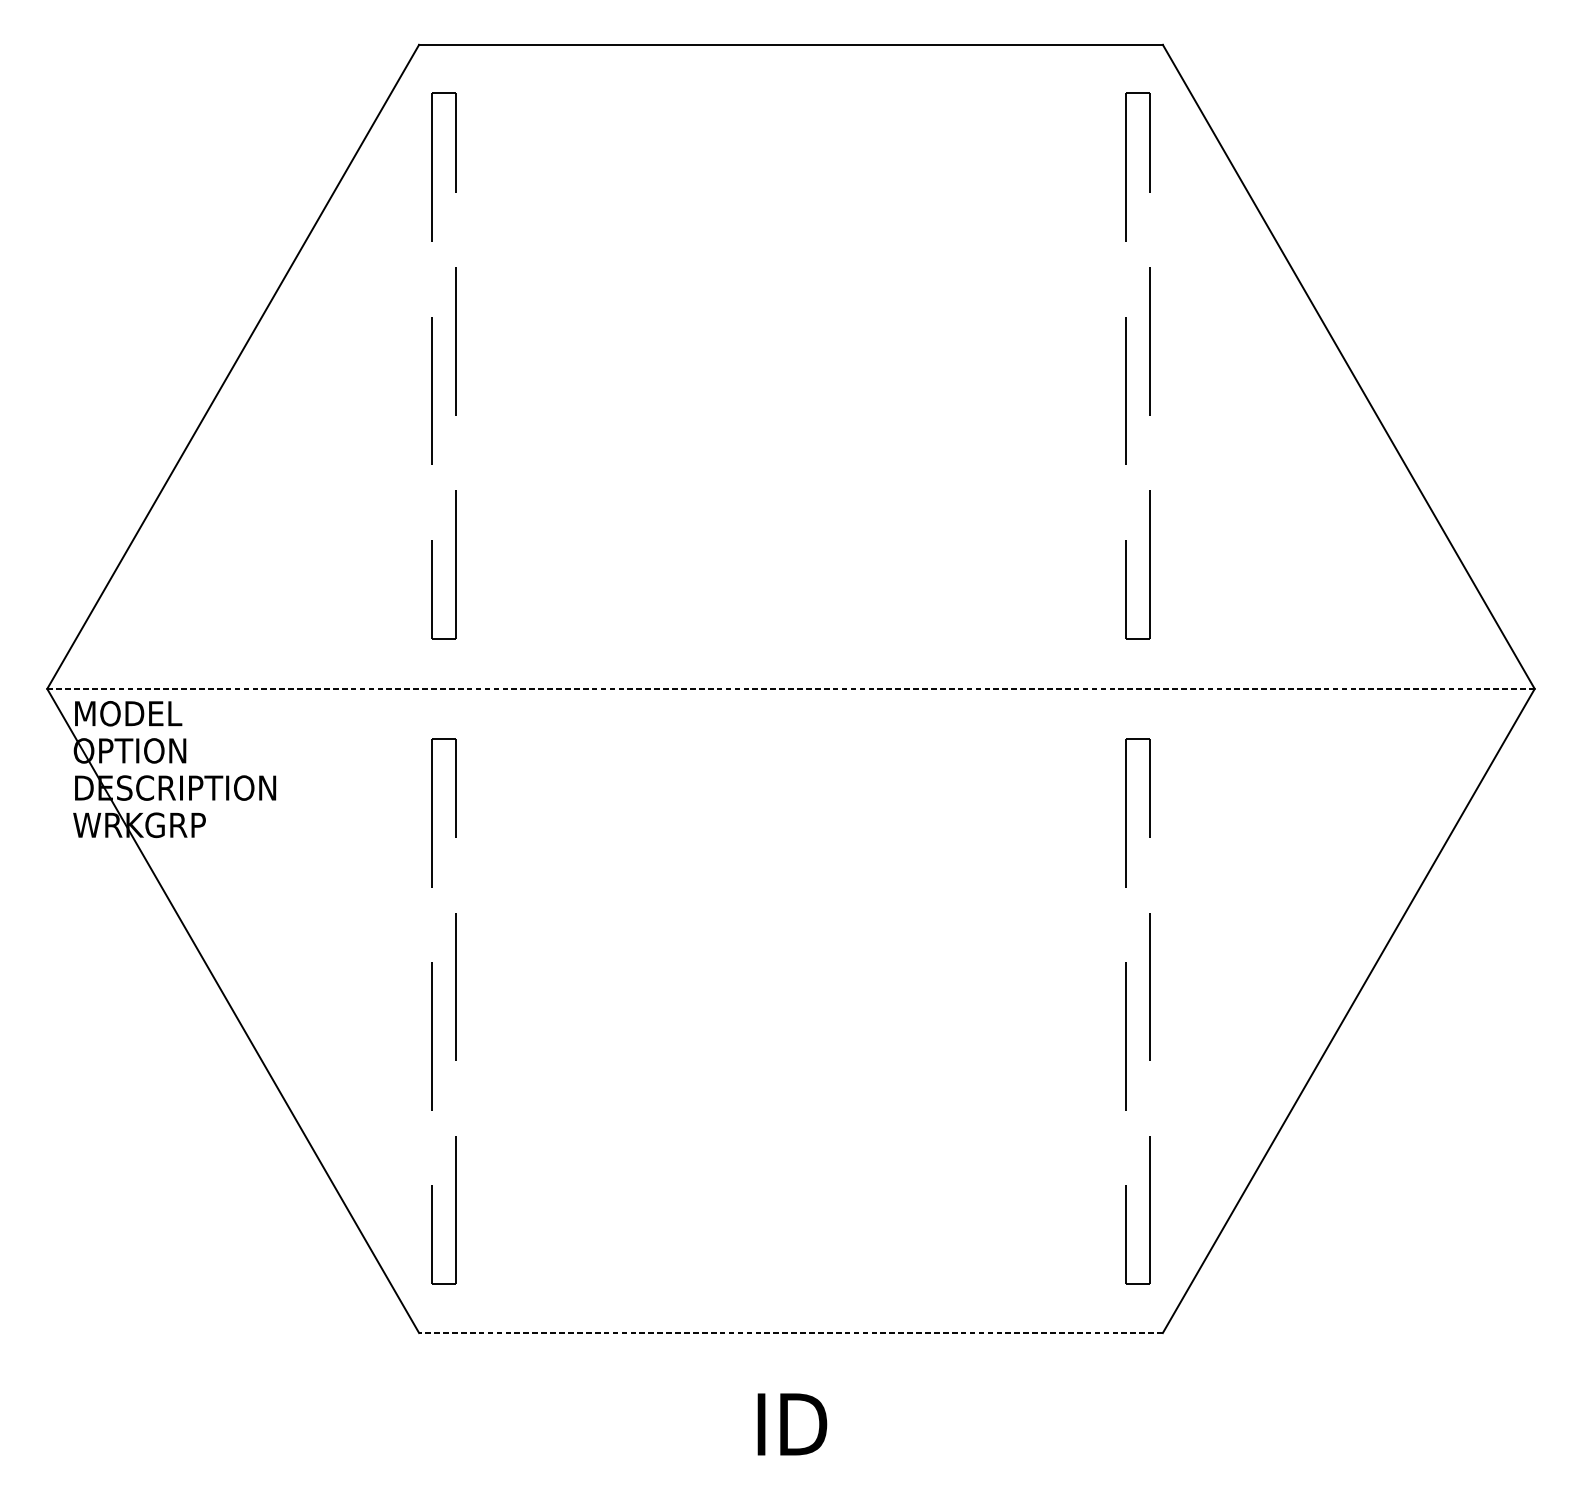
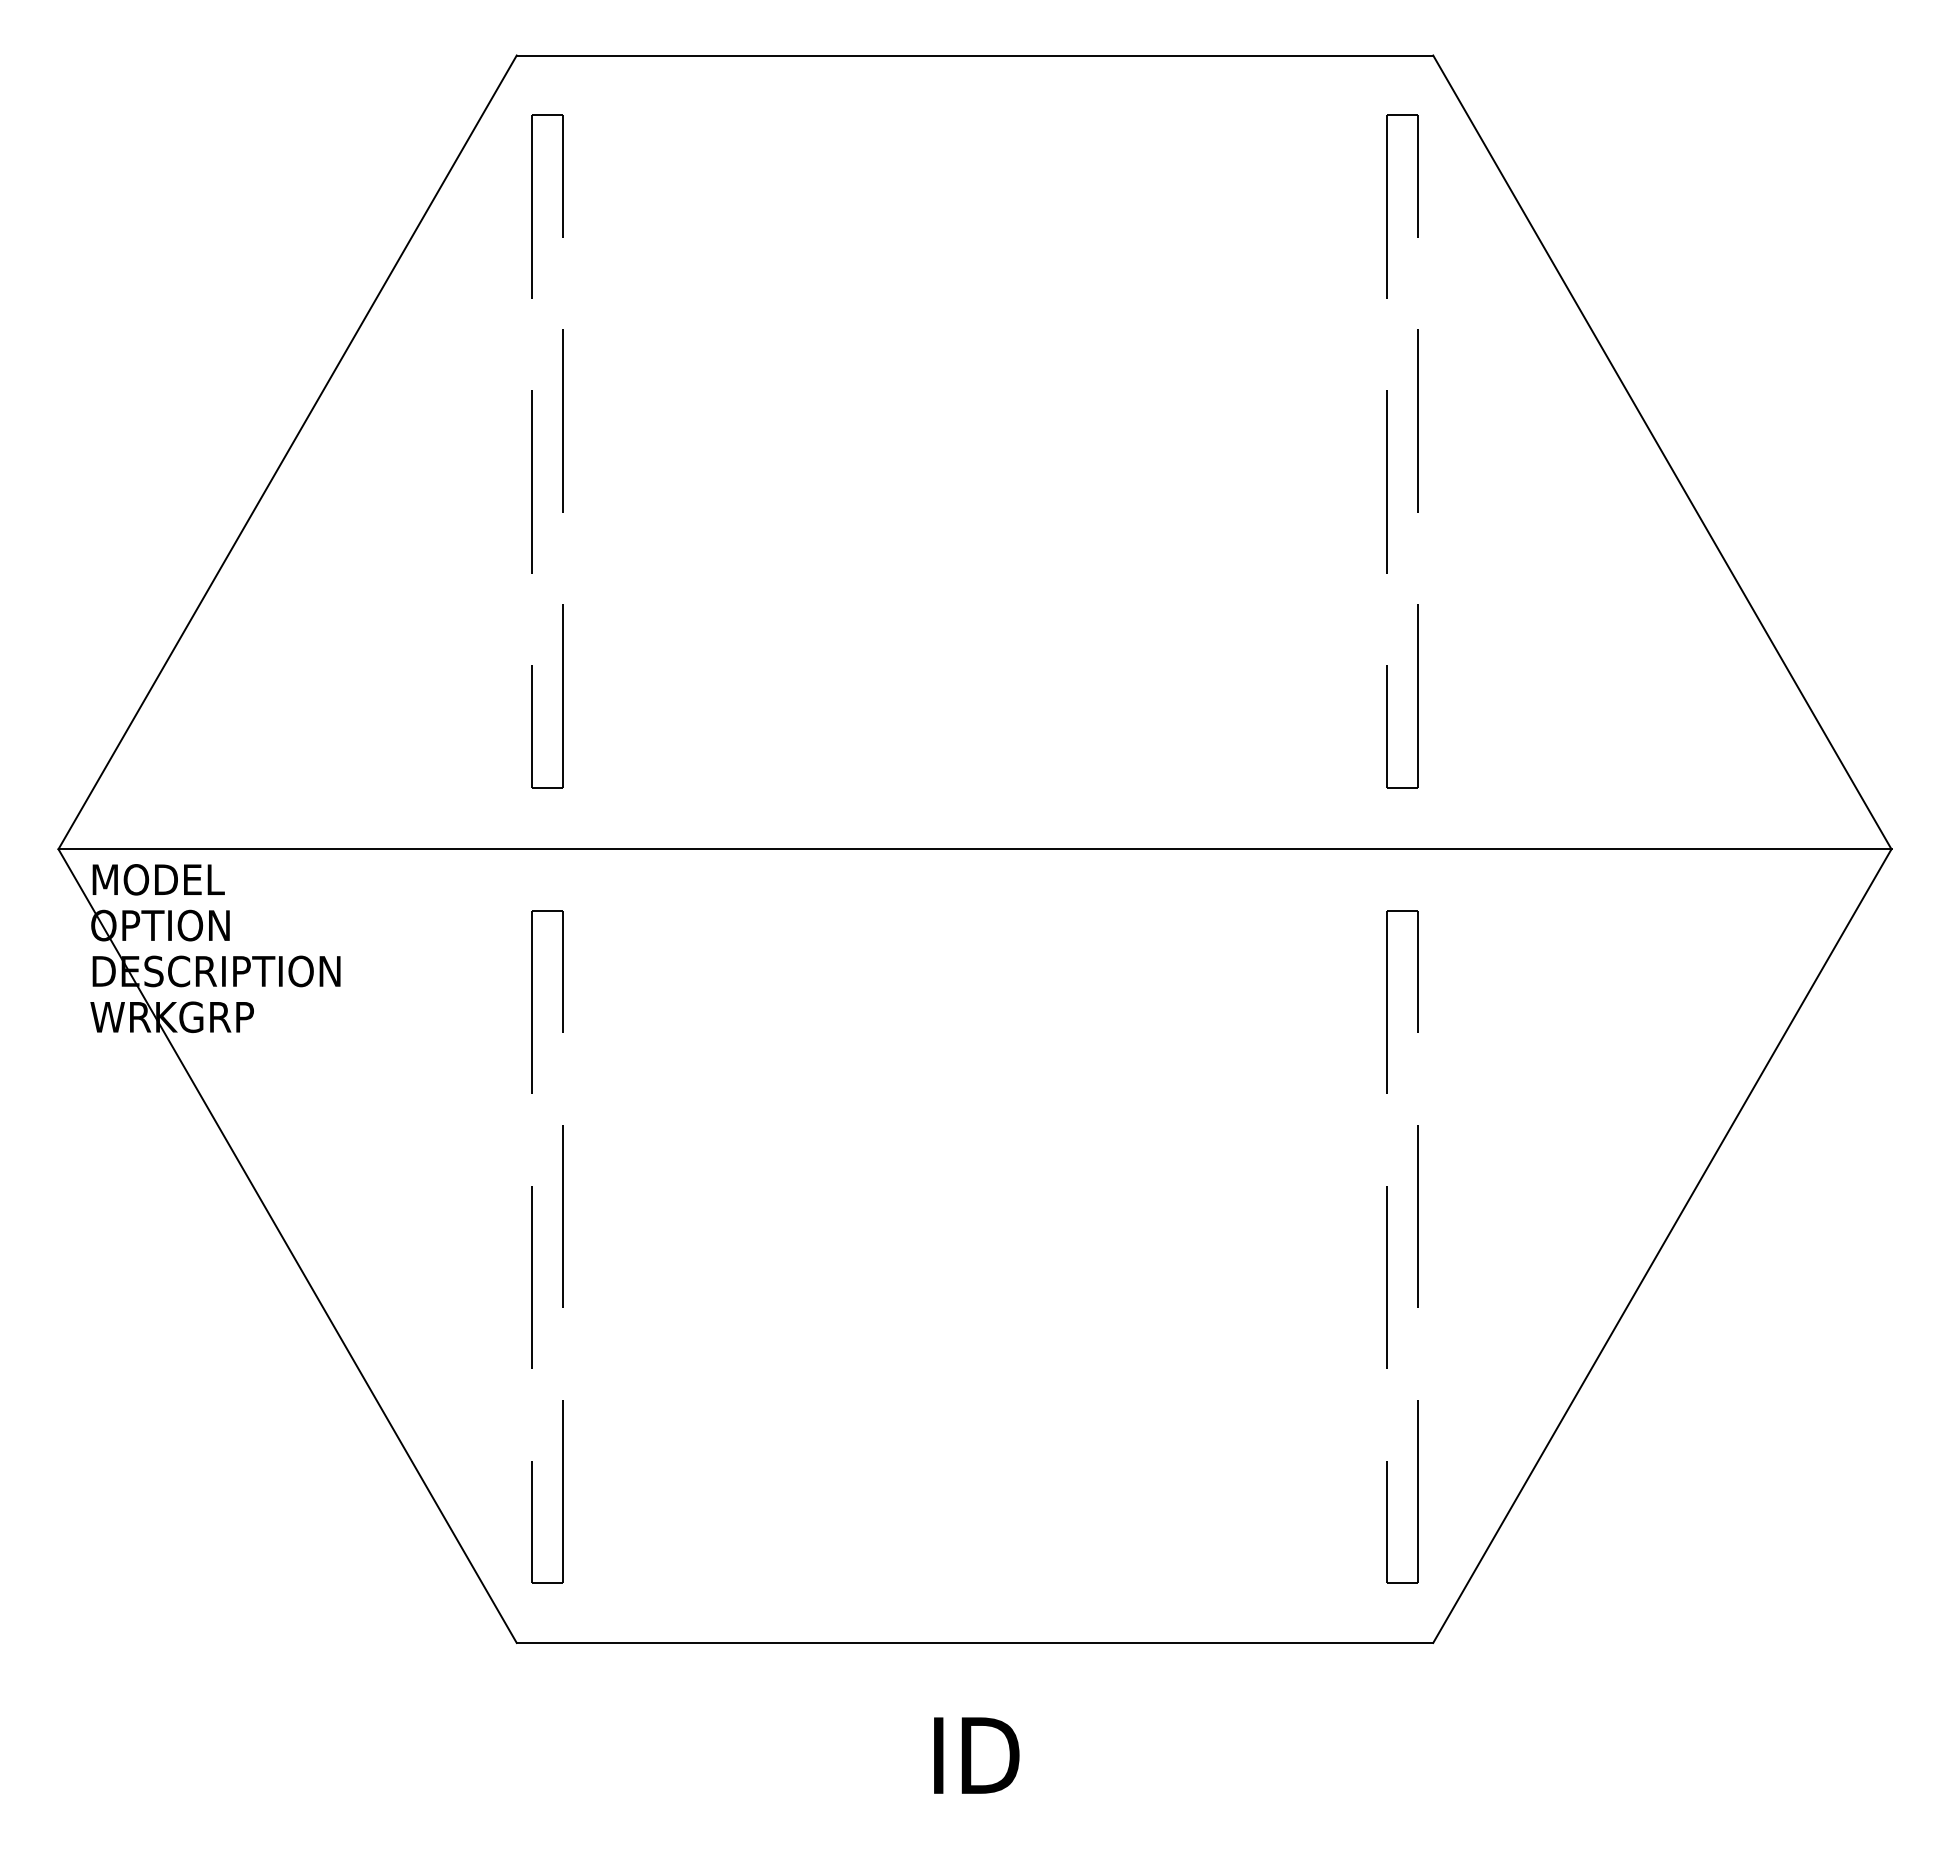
line: (791, 689) -> (975, 849), dashed -> solid
line: (790, 1332) -> (974, 1642), dashed -> solid

